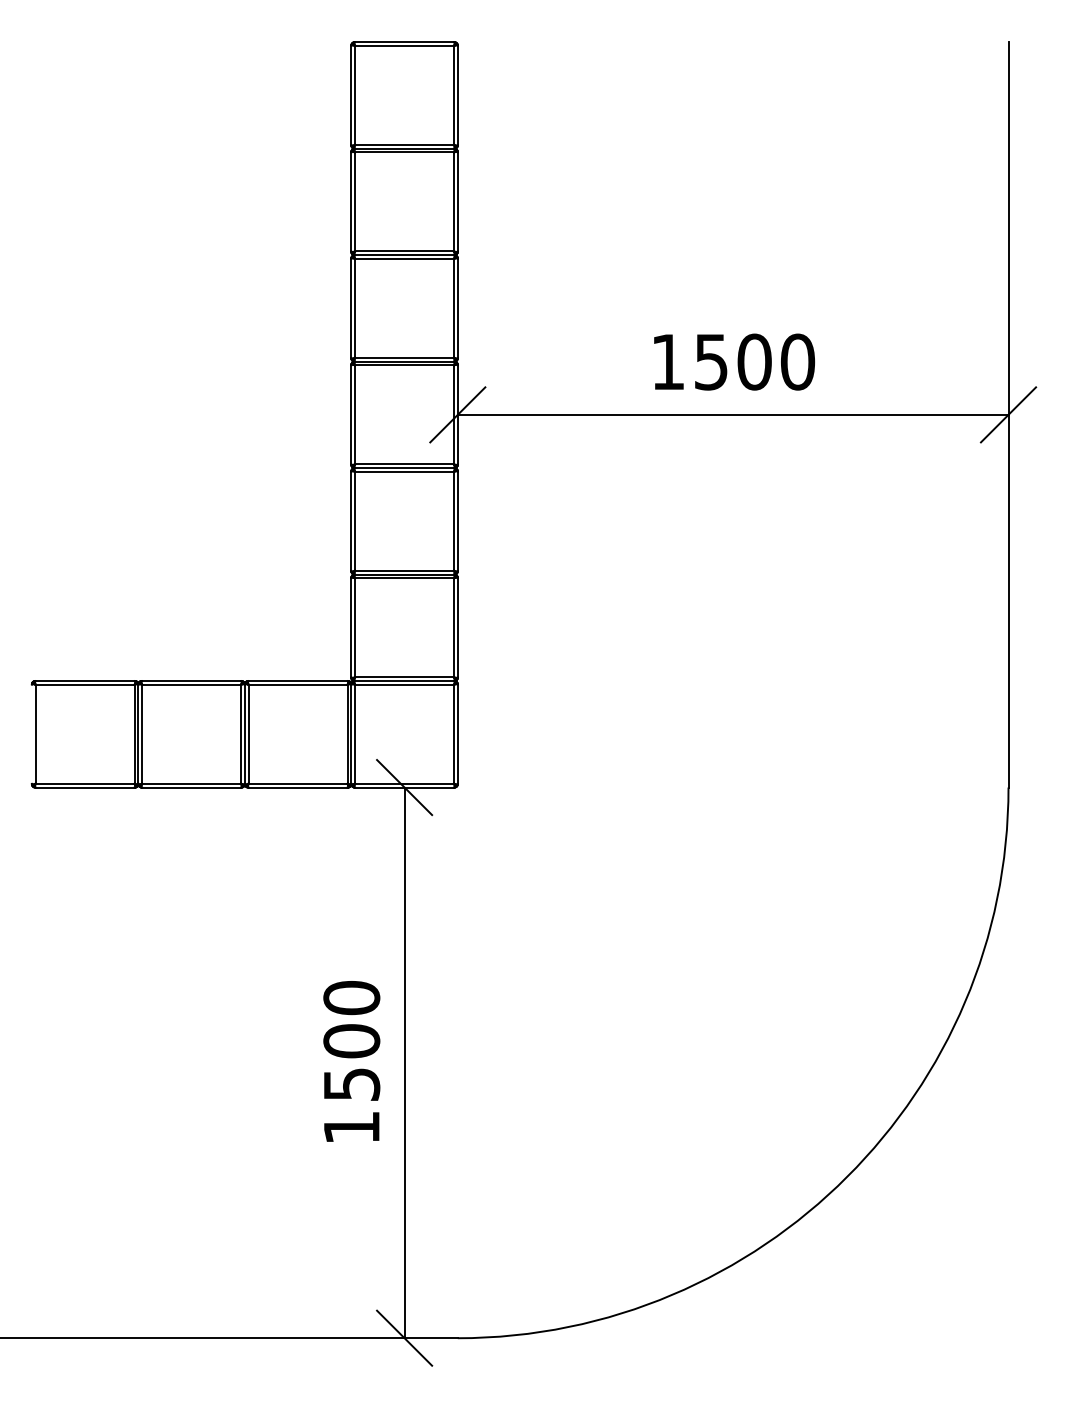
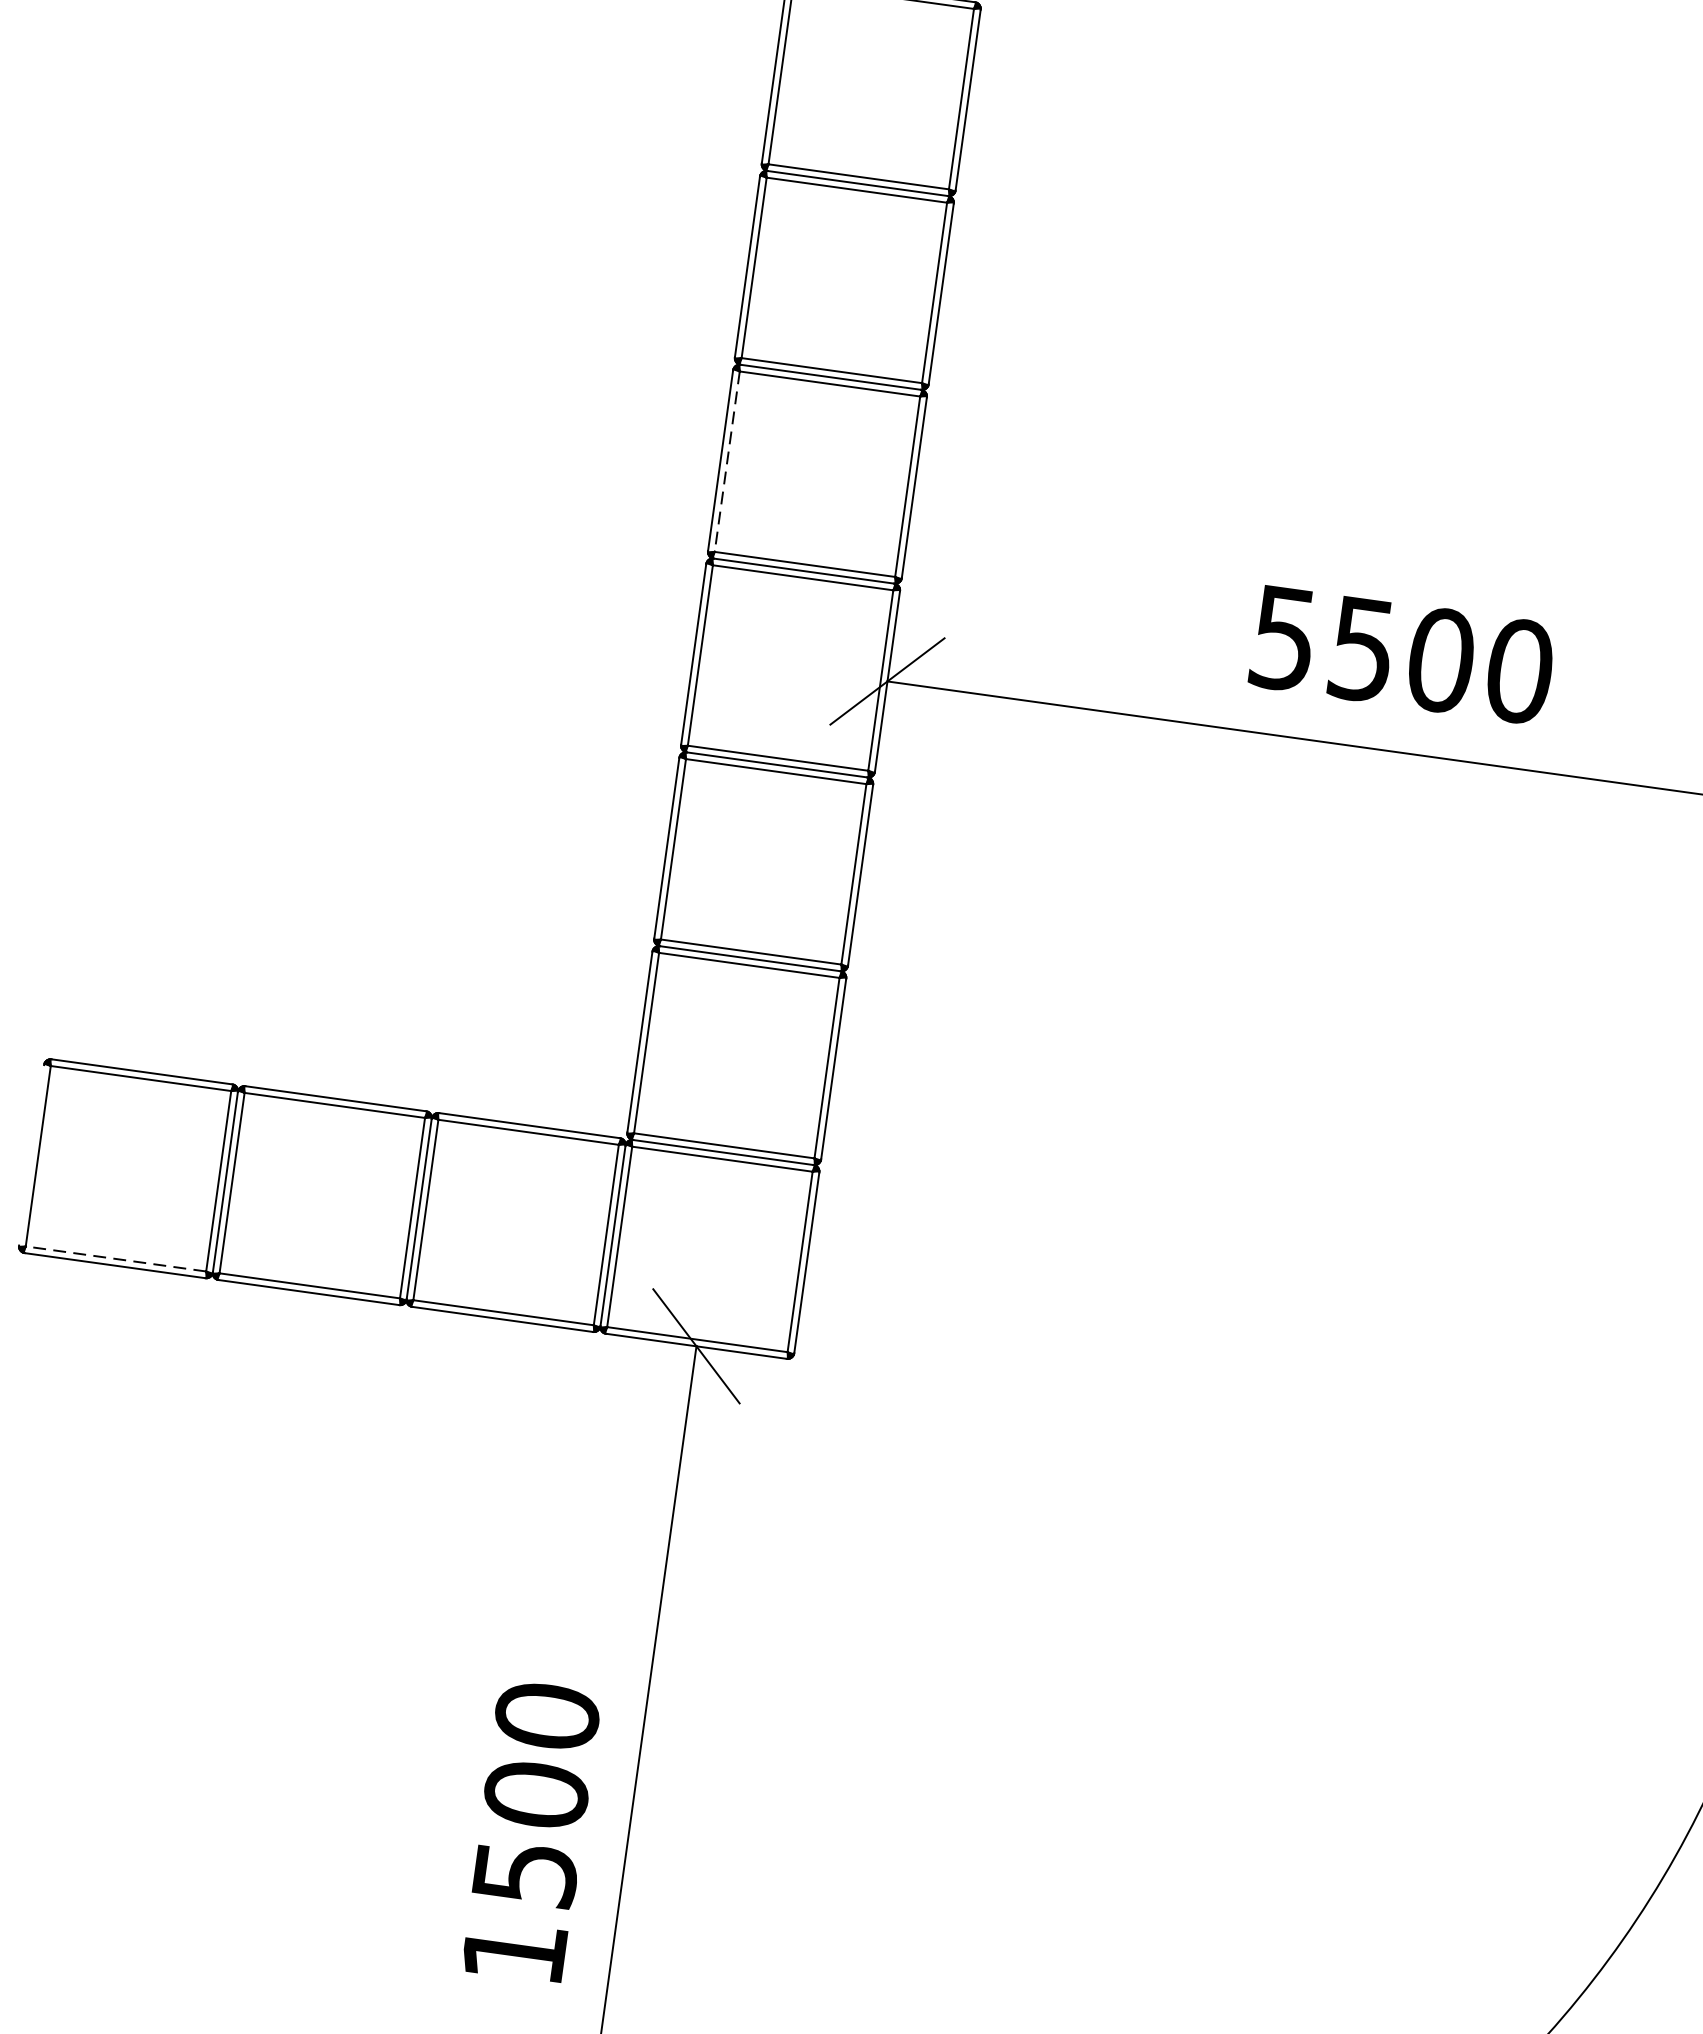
line: (355, 308) -> (728, 461), solid -> dashed
text: (667, 362) -> (1282, 639), 1500 -> 5500
line: (85, 783) -> (116, 1258), solid -> dashed

